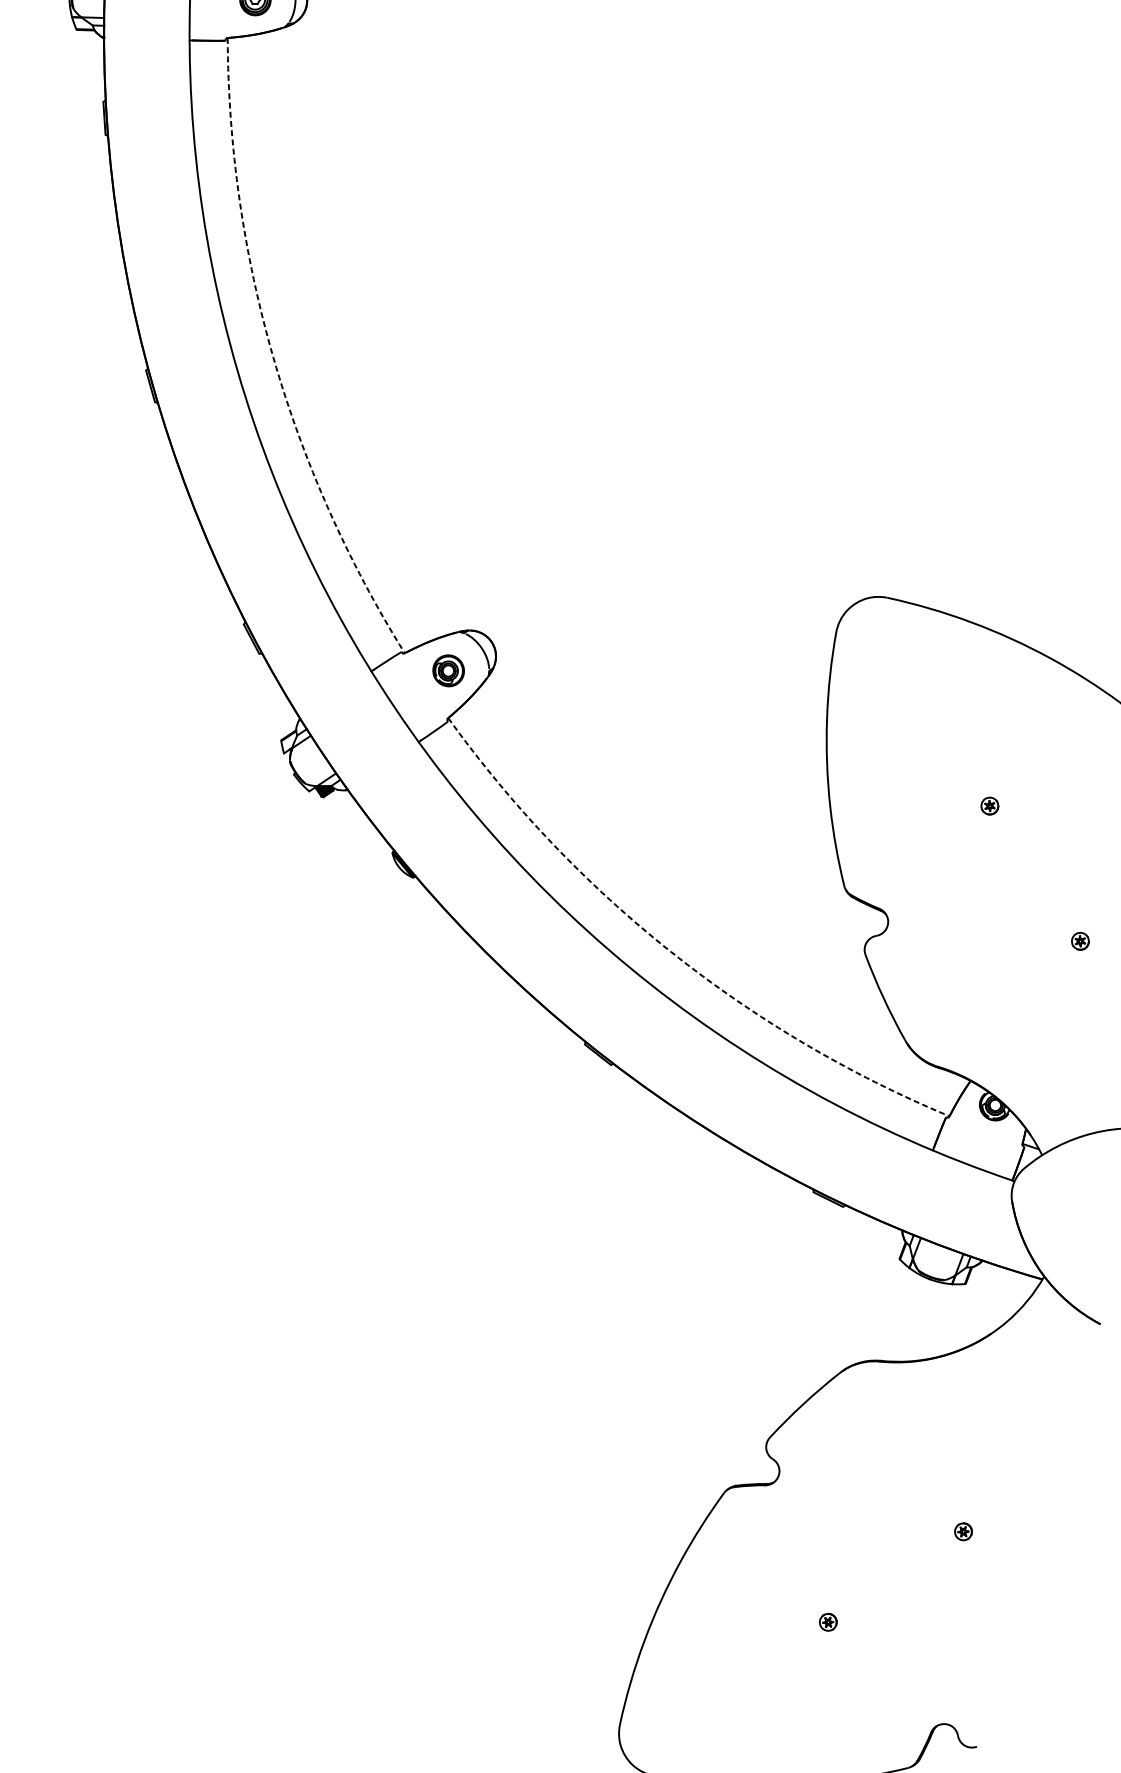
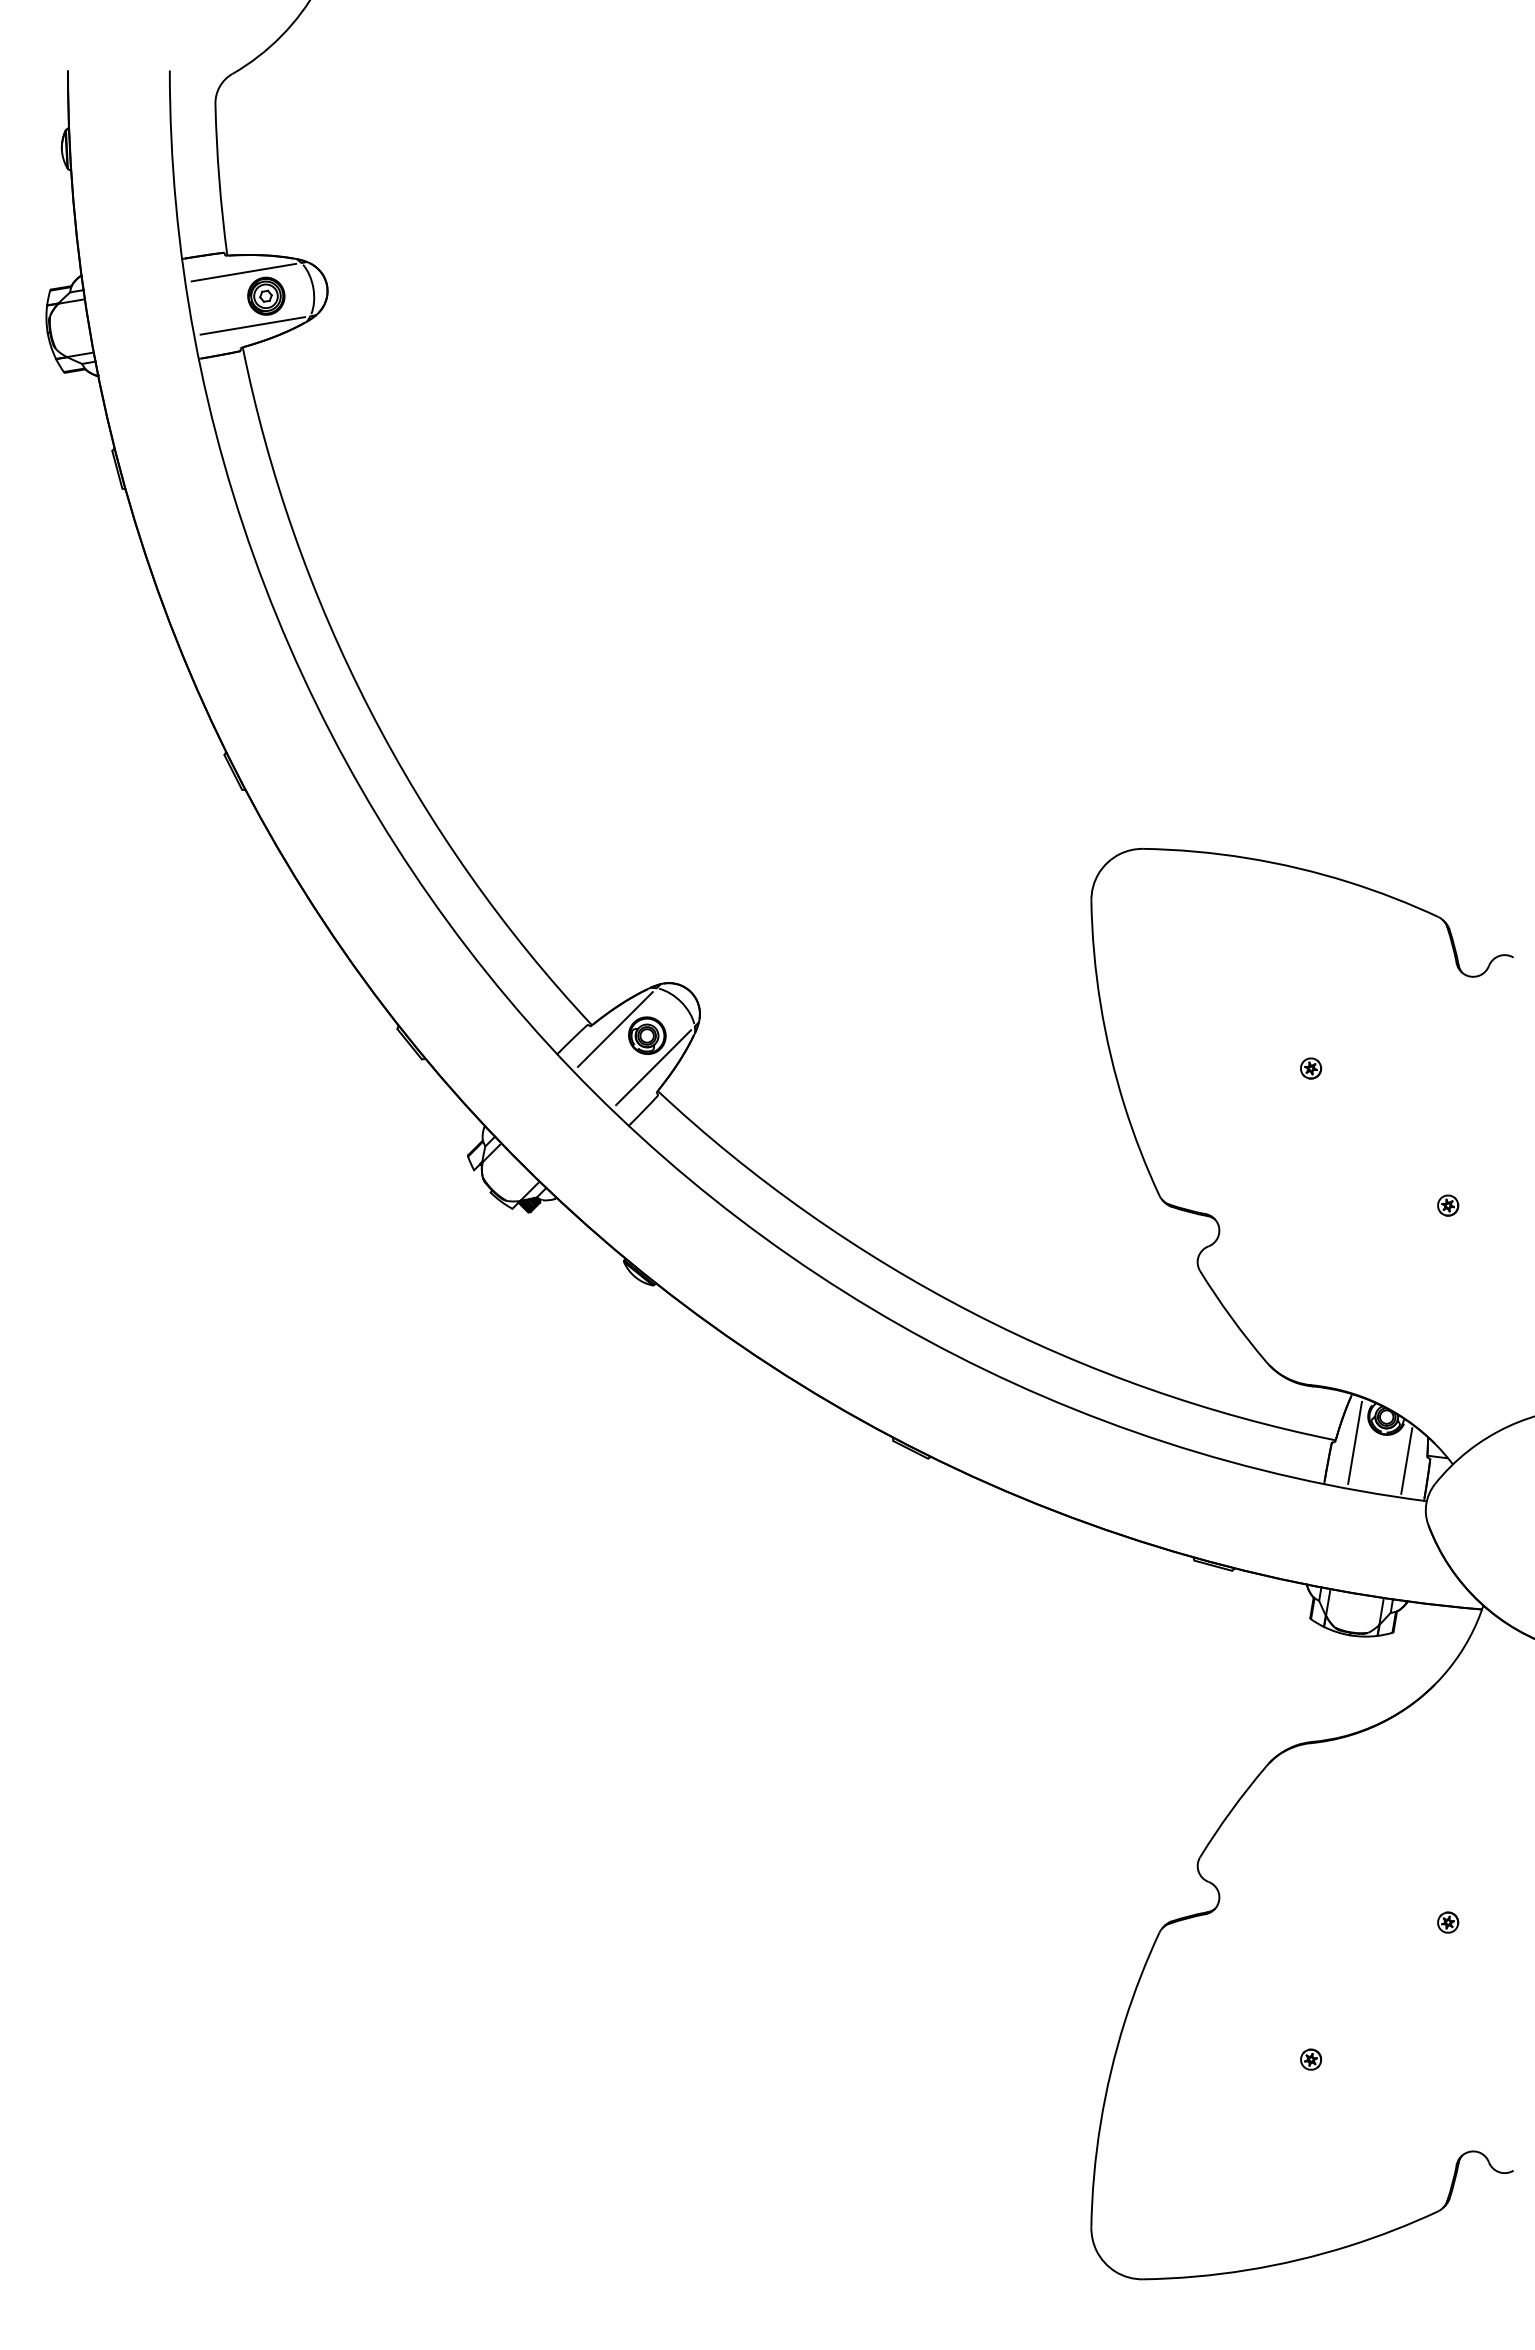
line: (239, 21) -> (252, 325), added
arc: (273, 357) -> (370, 710), dashed -> solid
line: (422, 660) -> (614, 1029), added
line: (448, 698) -> (653, 1067), added
arc: (671, 951) -> (972, 1312), dashed -> solid
line: (964, 1121) -> (1354, 1442), added
line: (1004, 1144) -> (1406, 1460), added

